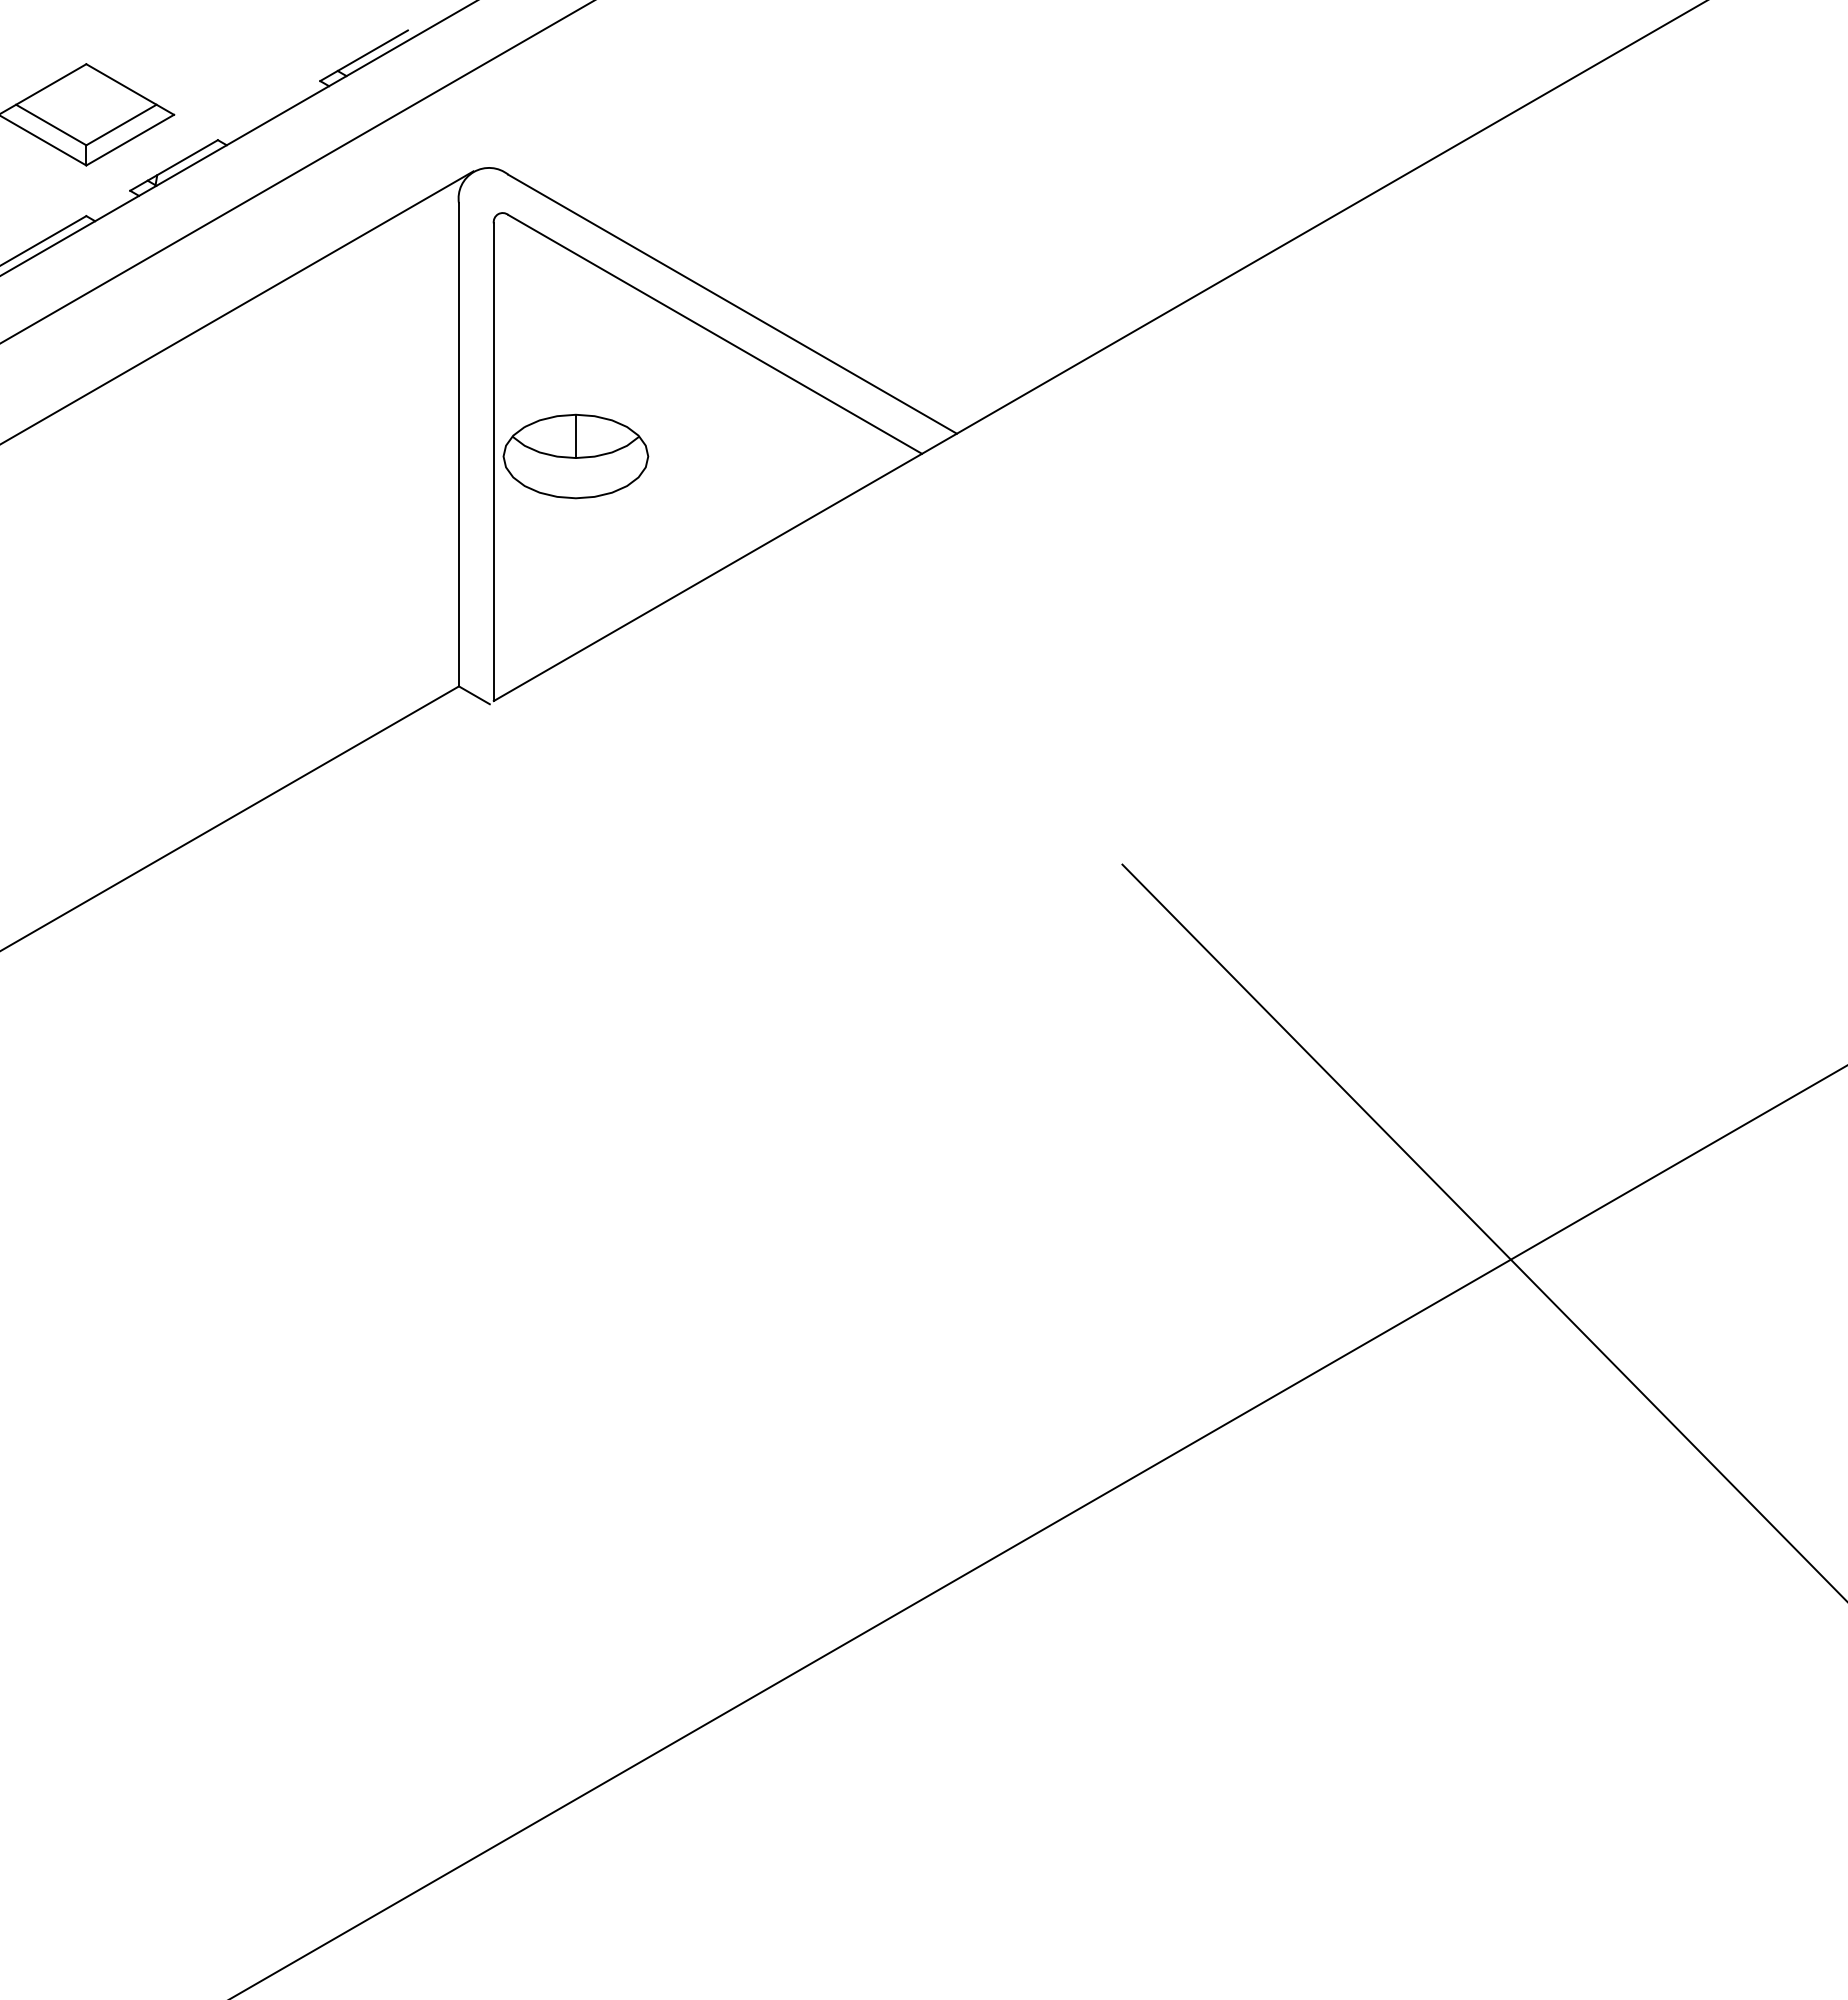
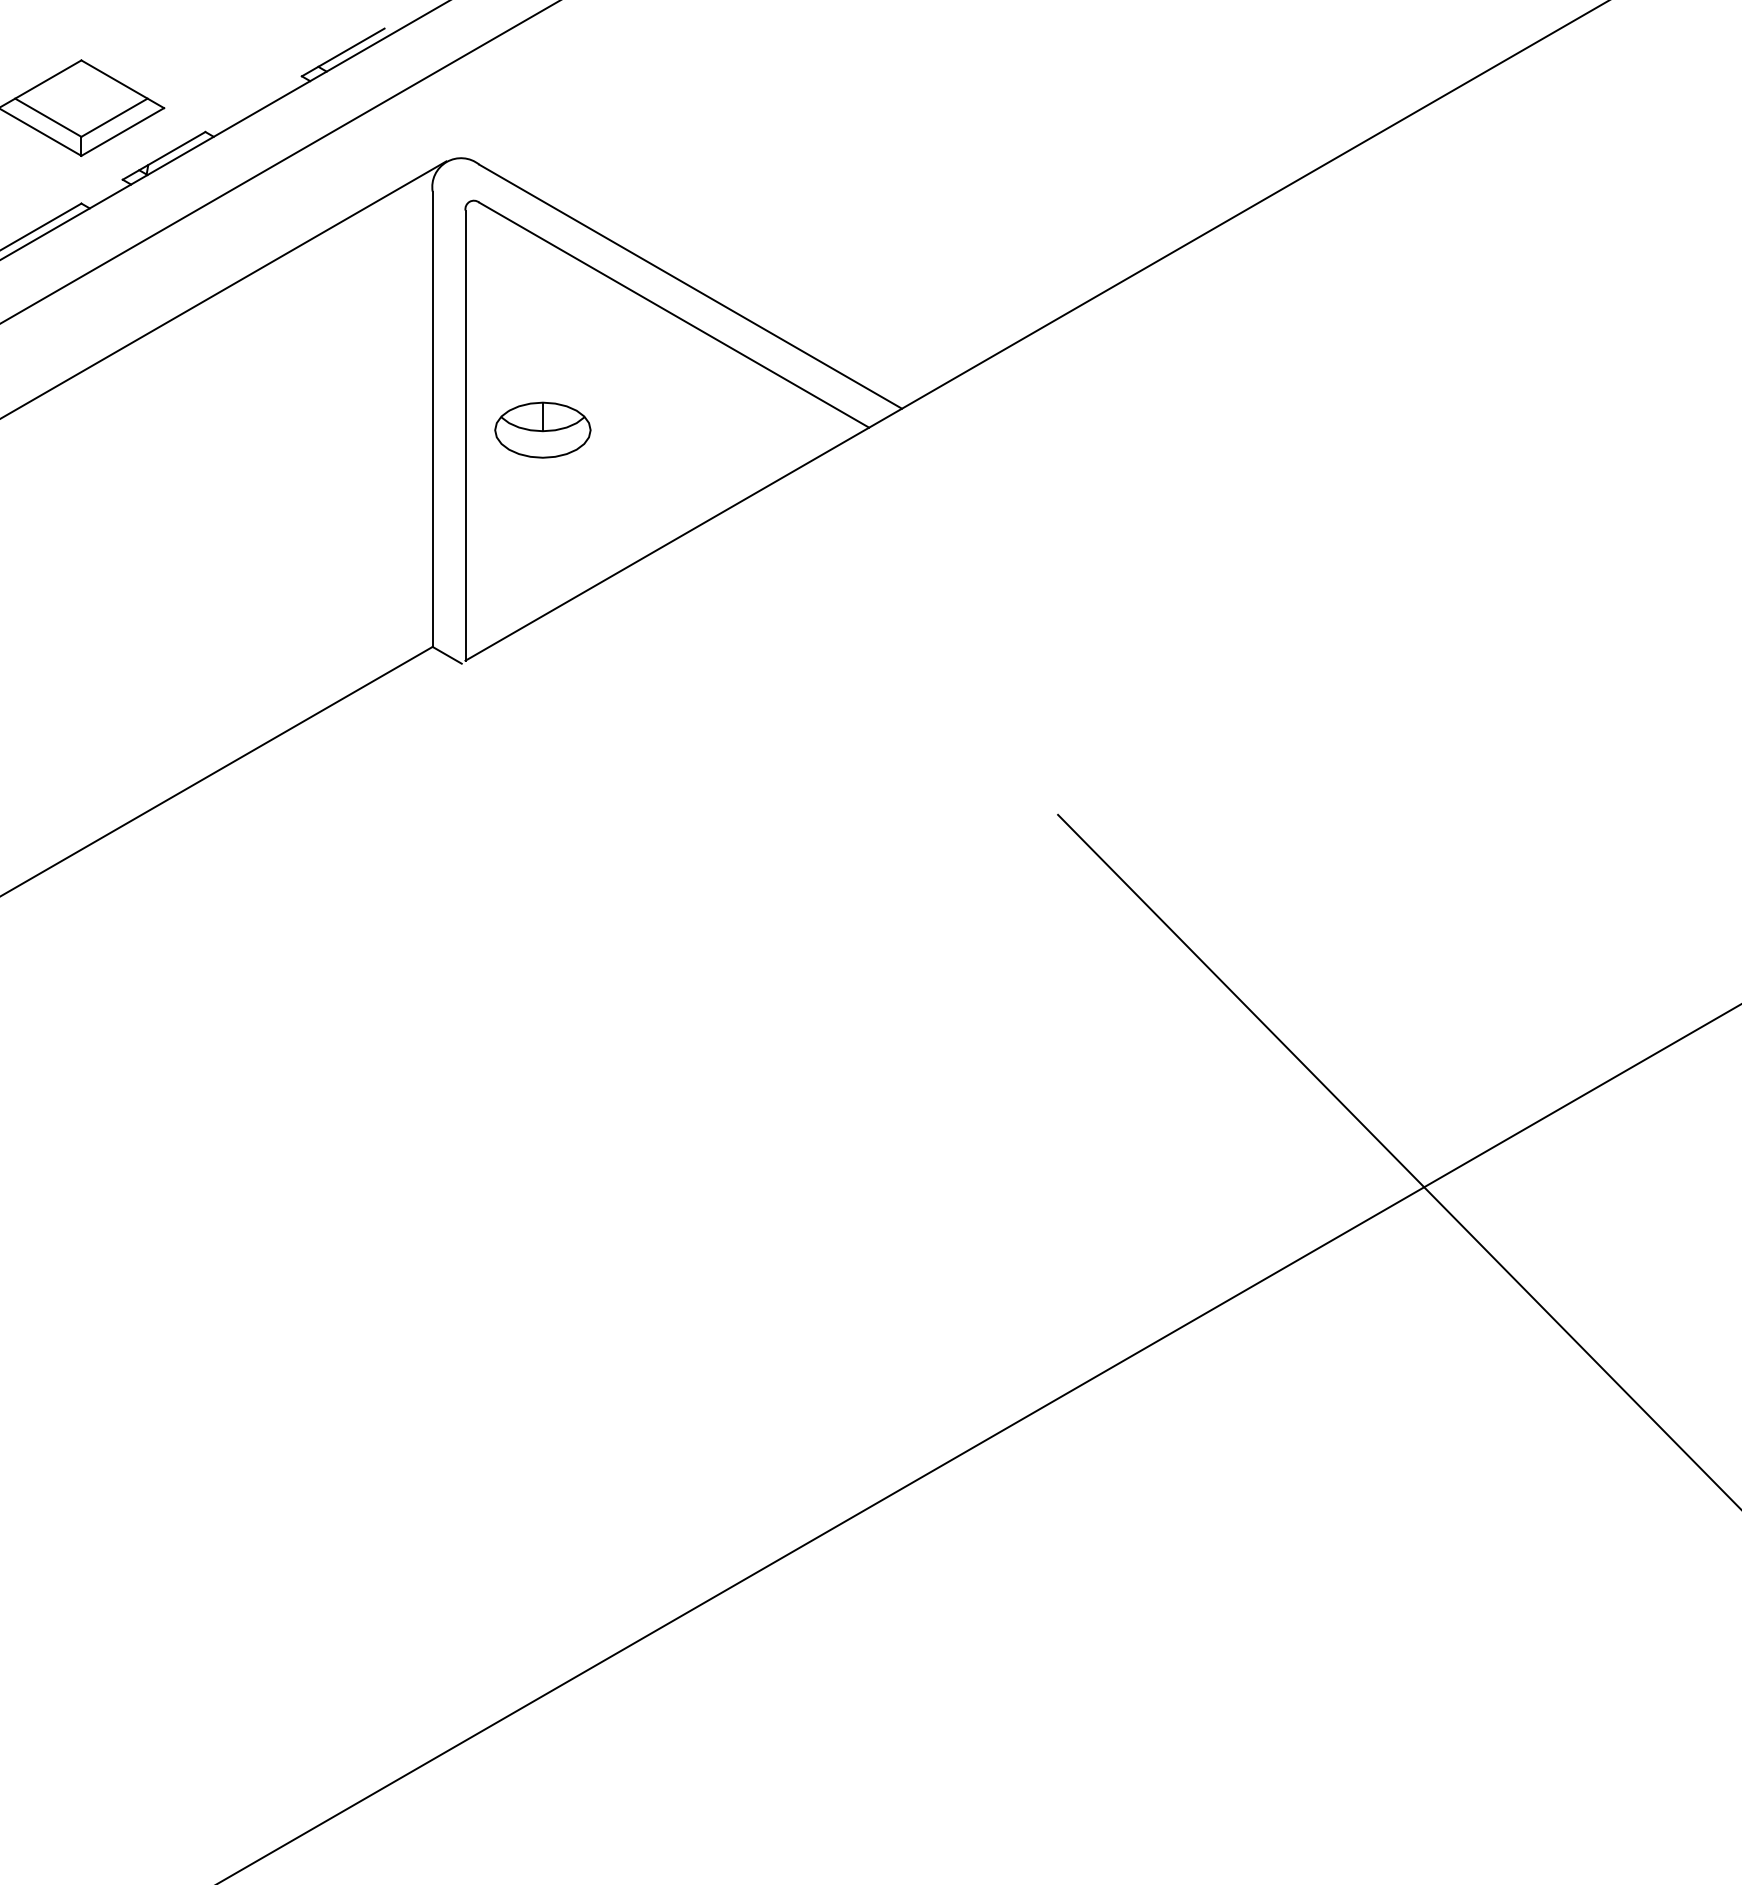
part: (575, 456) -> (542, 430), size x0.7

